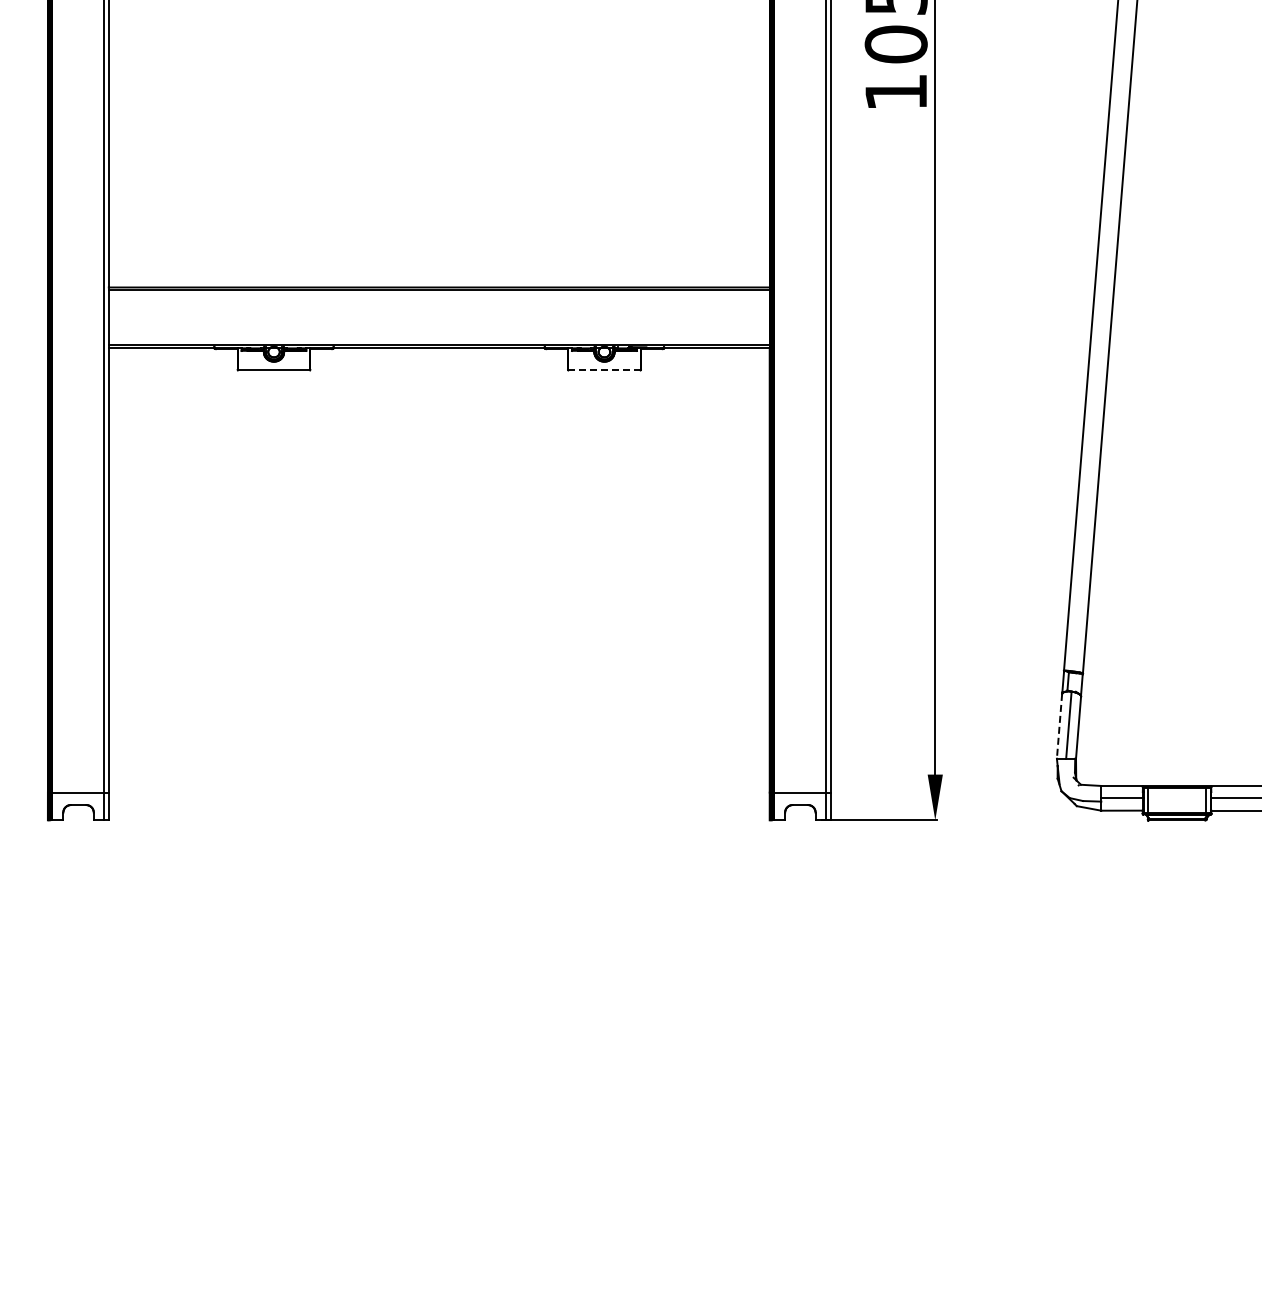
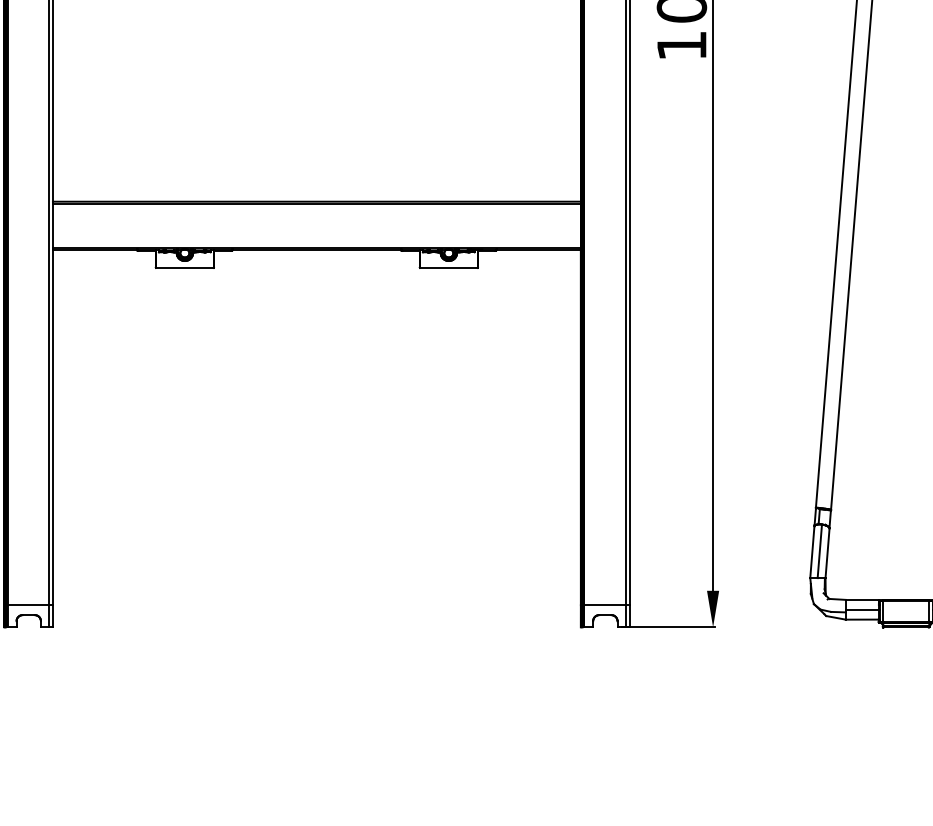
line: (603, 370) -> (448, 268), dashed -> solid
line: (1059, 726) -> (812, 552), dashed -> solid

